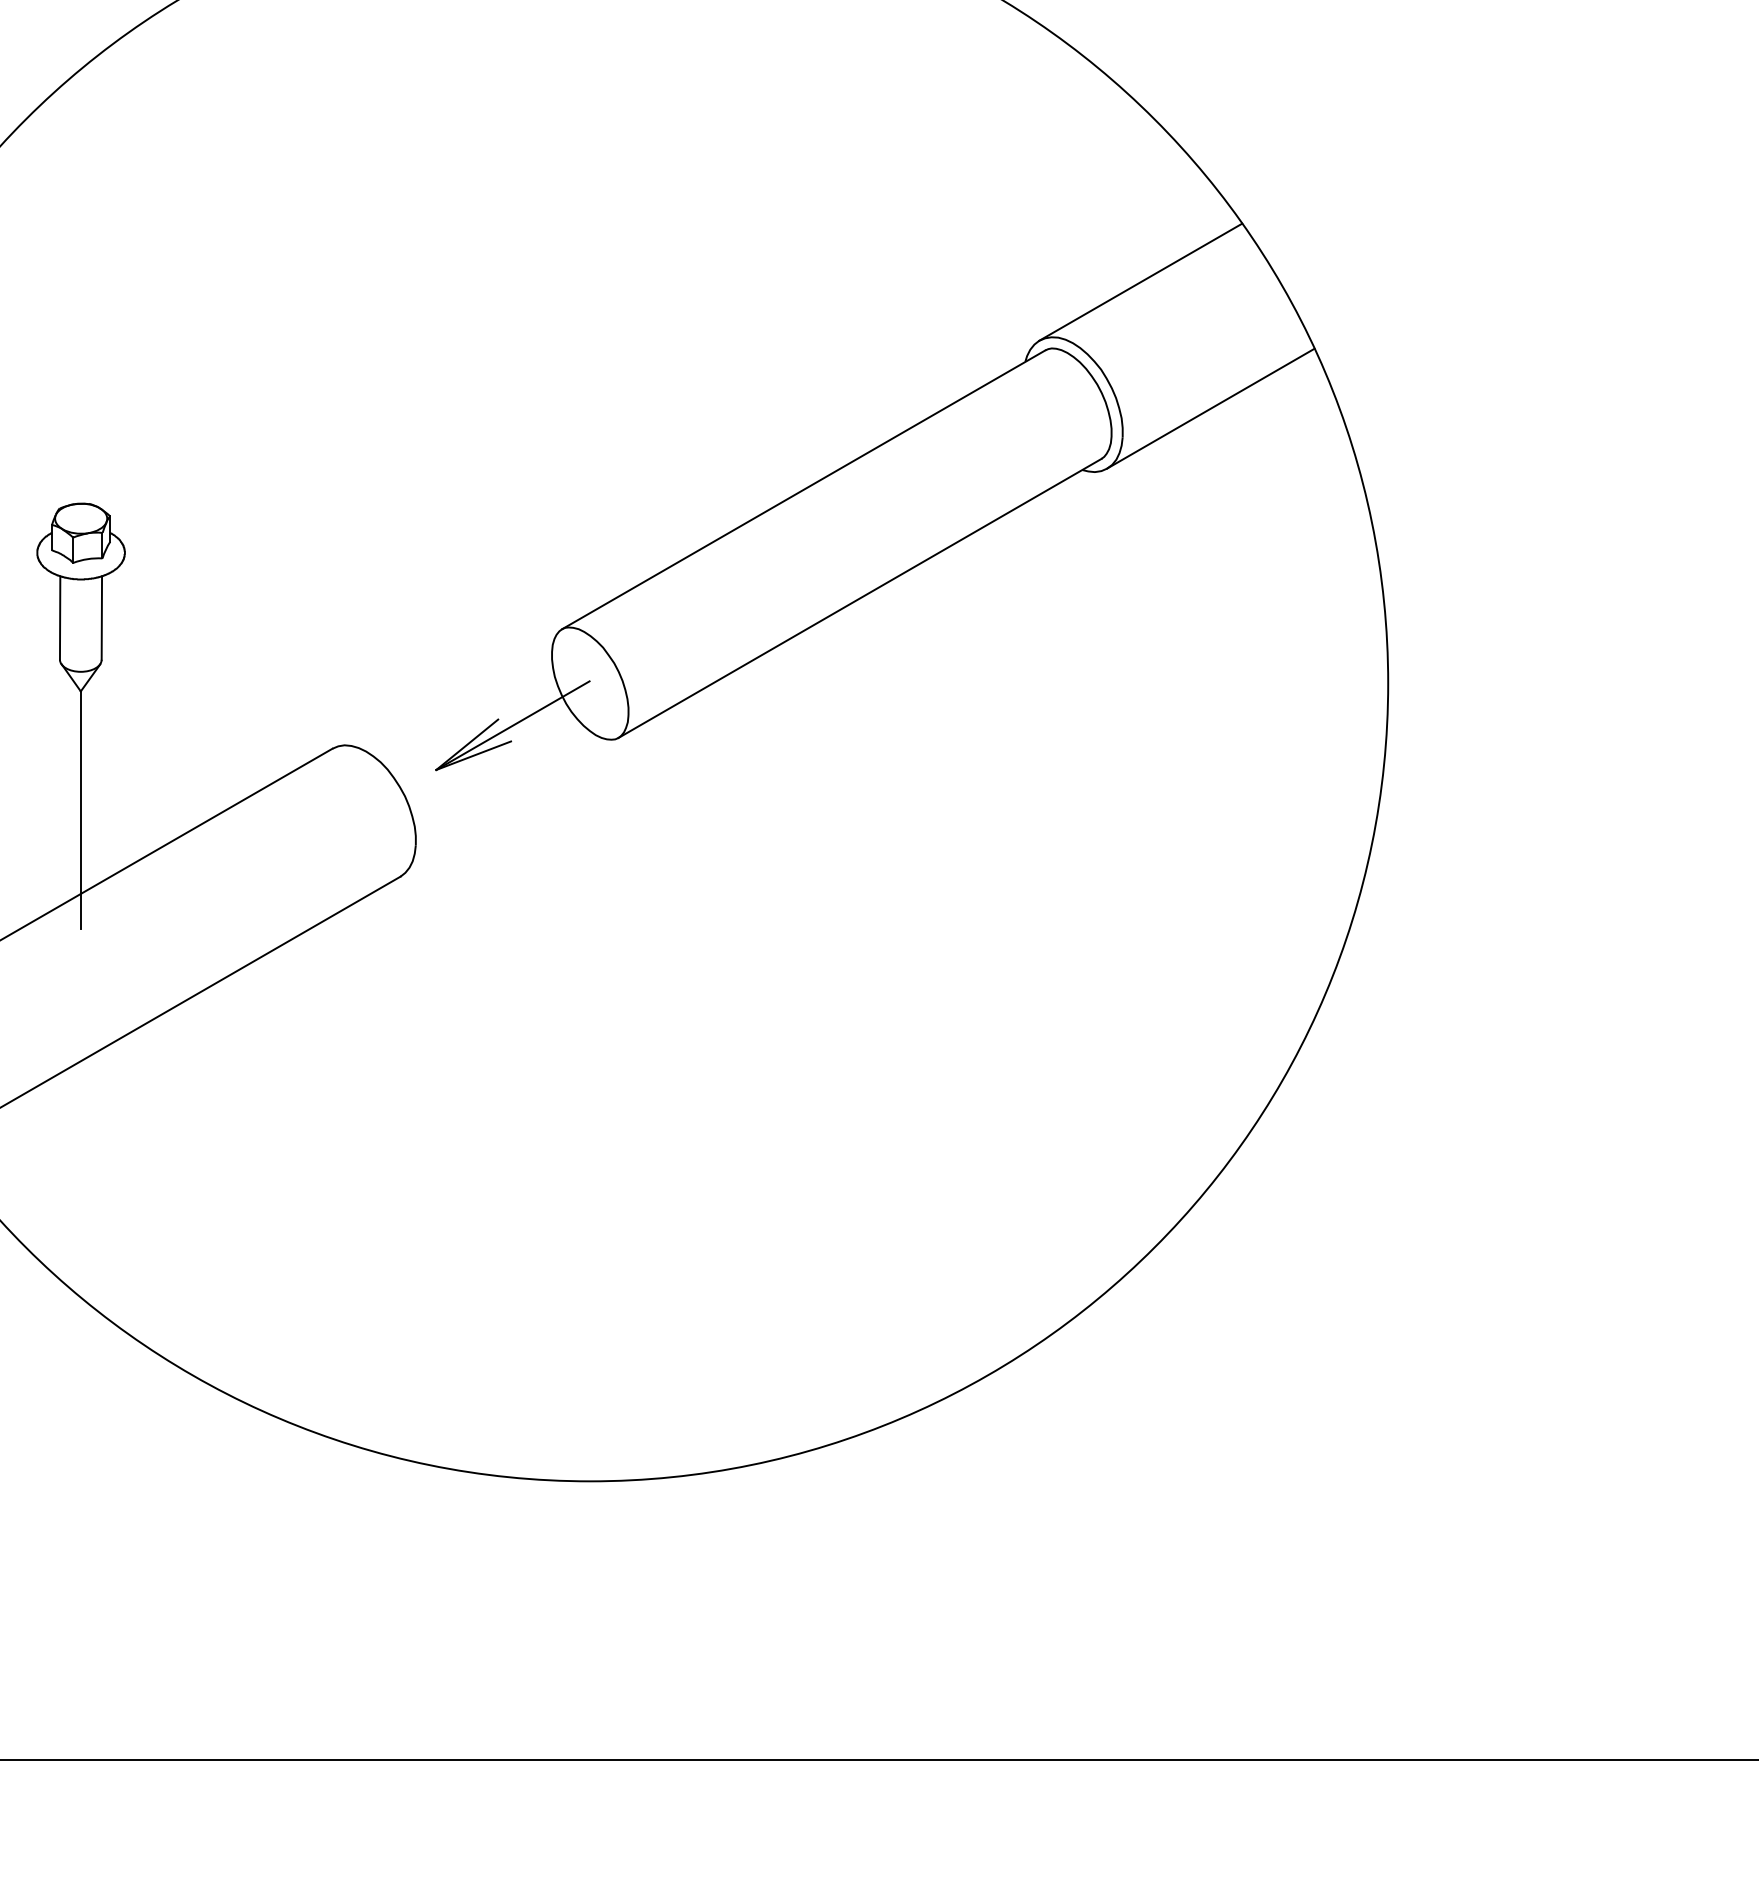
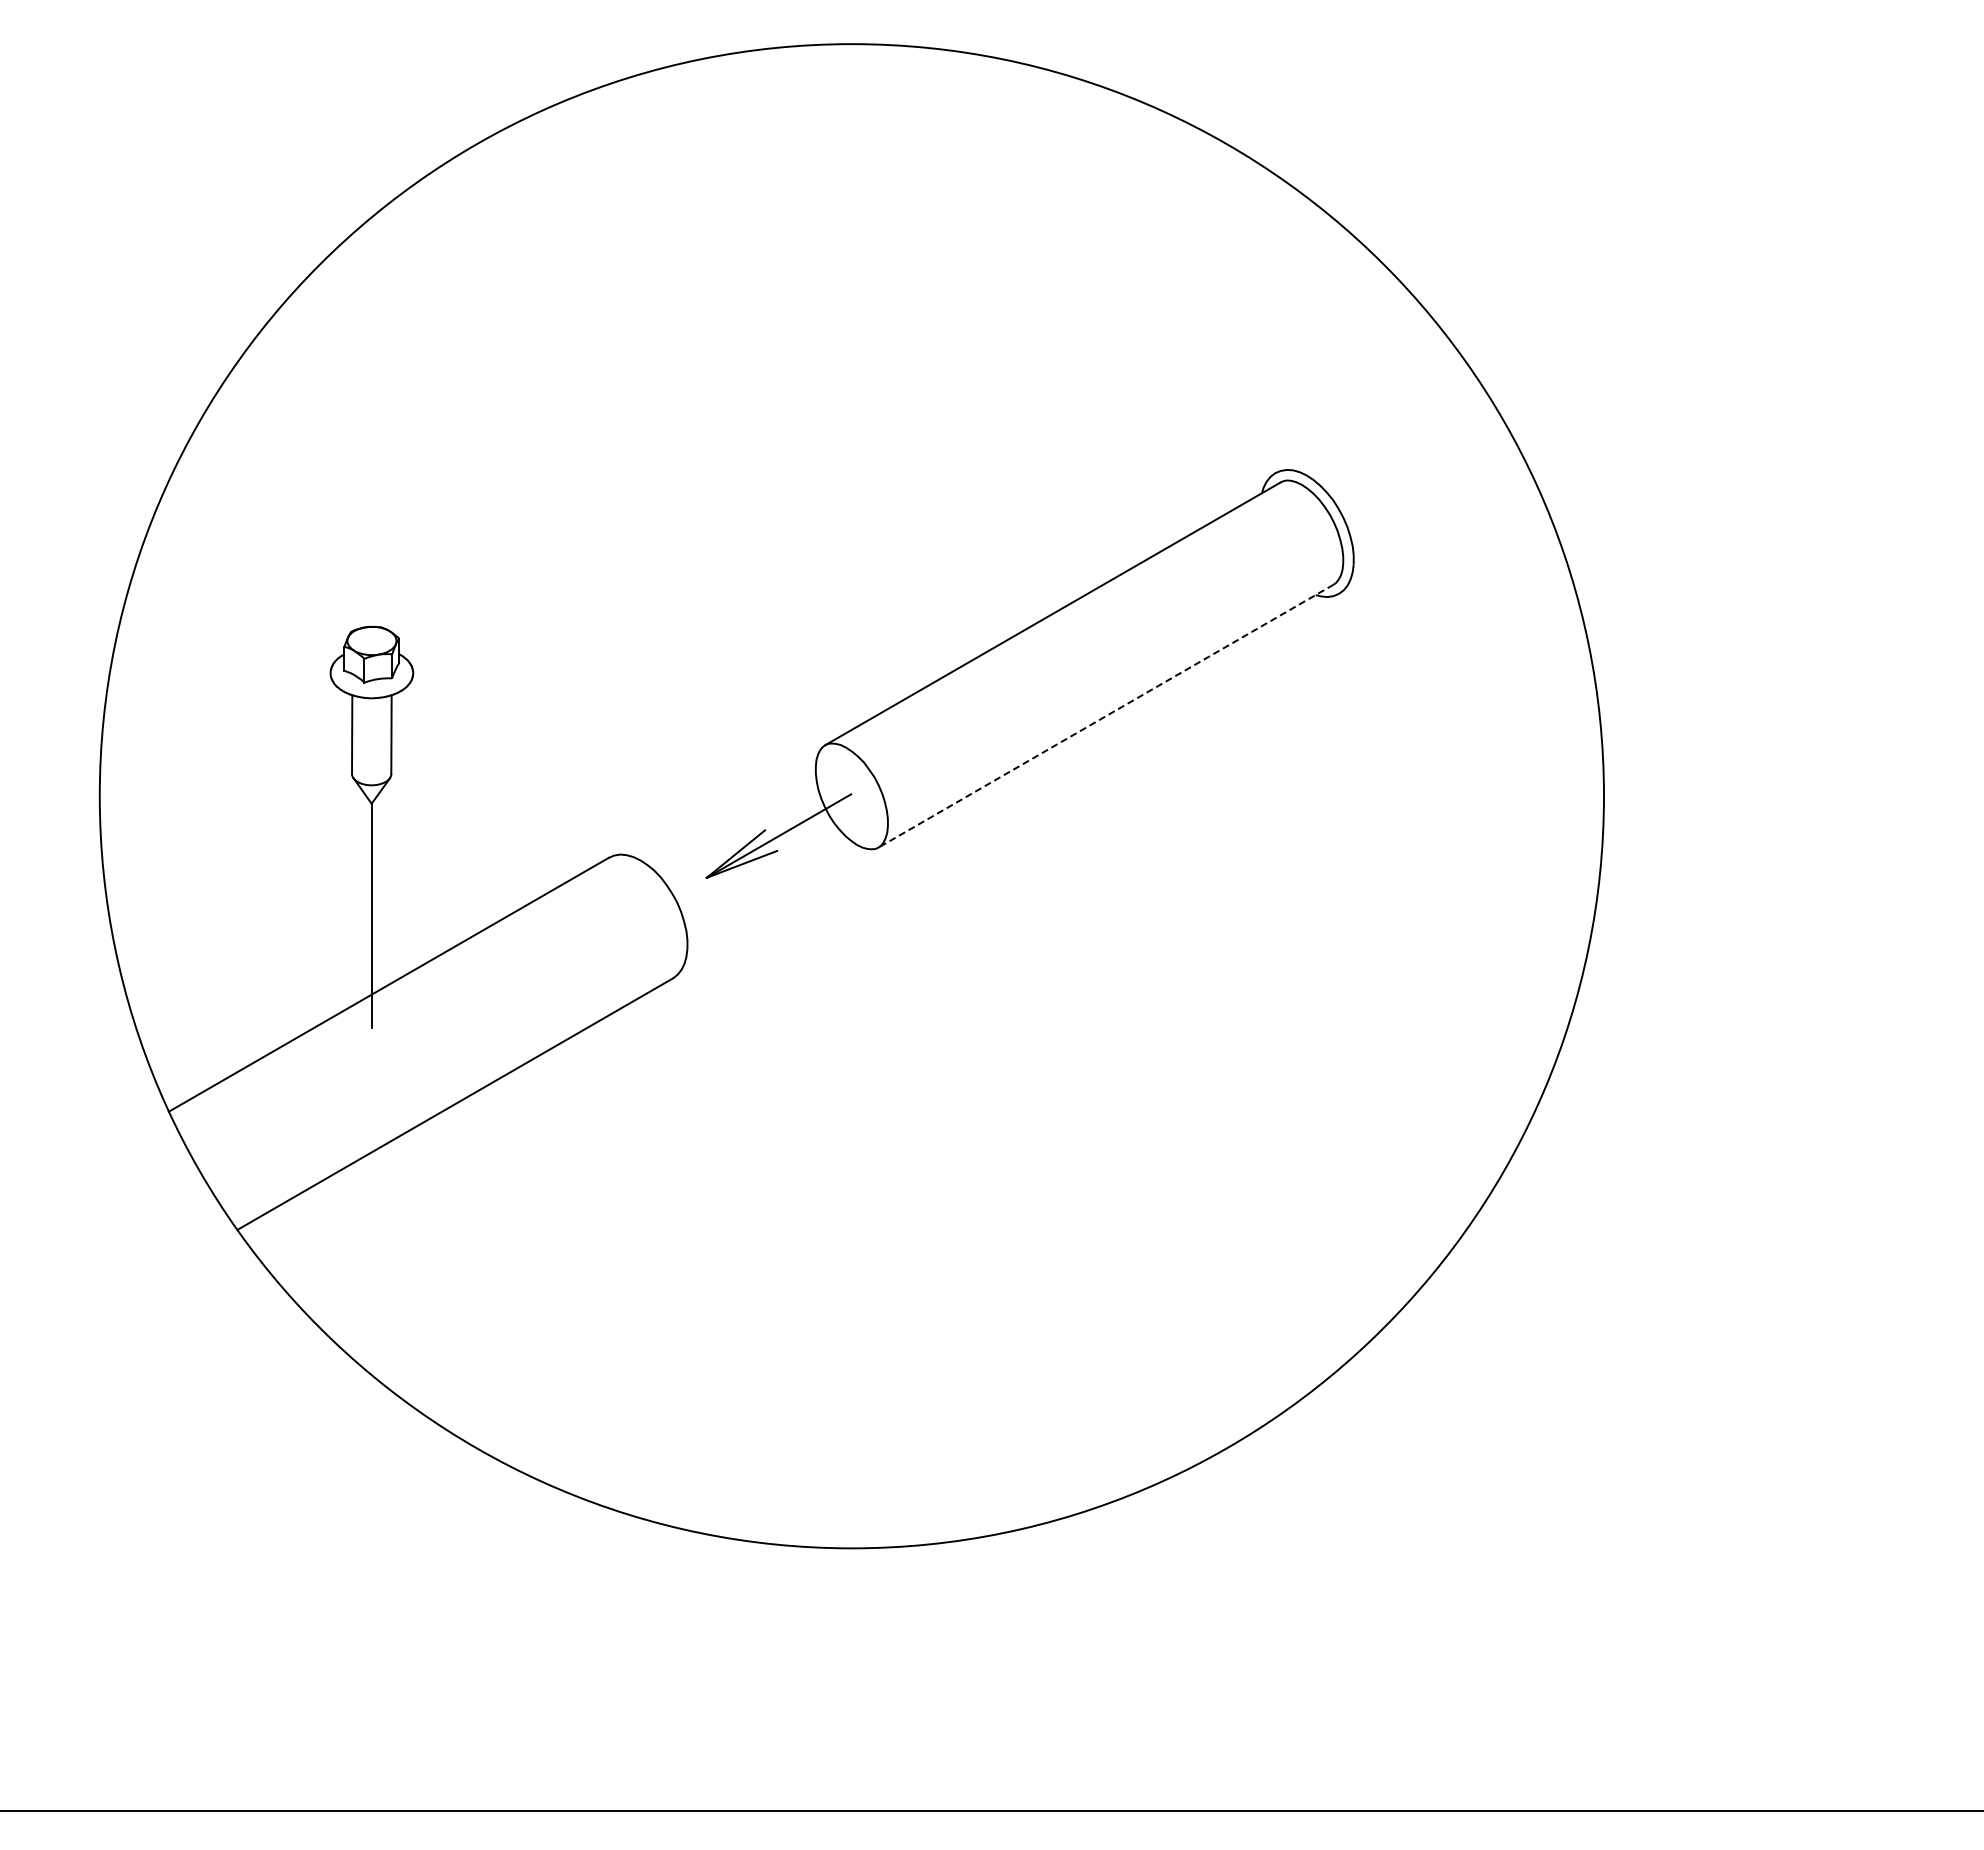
line: (1140, 281) -> (1370, 417), removed
line: (1210, 407) -> (1436, 536), removed
line: (860, 598) -> (1106, 716), solid -> dashed

